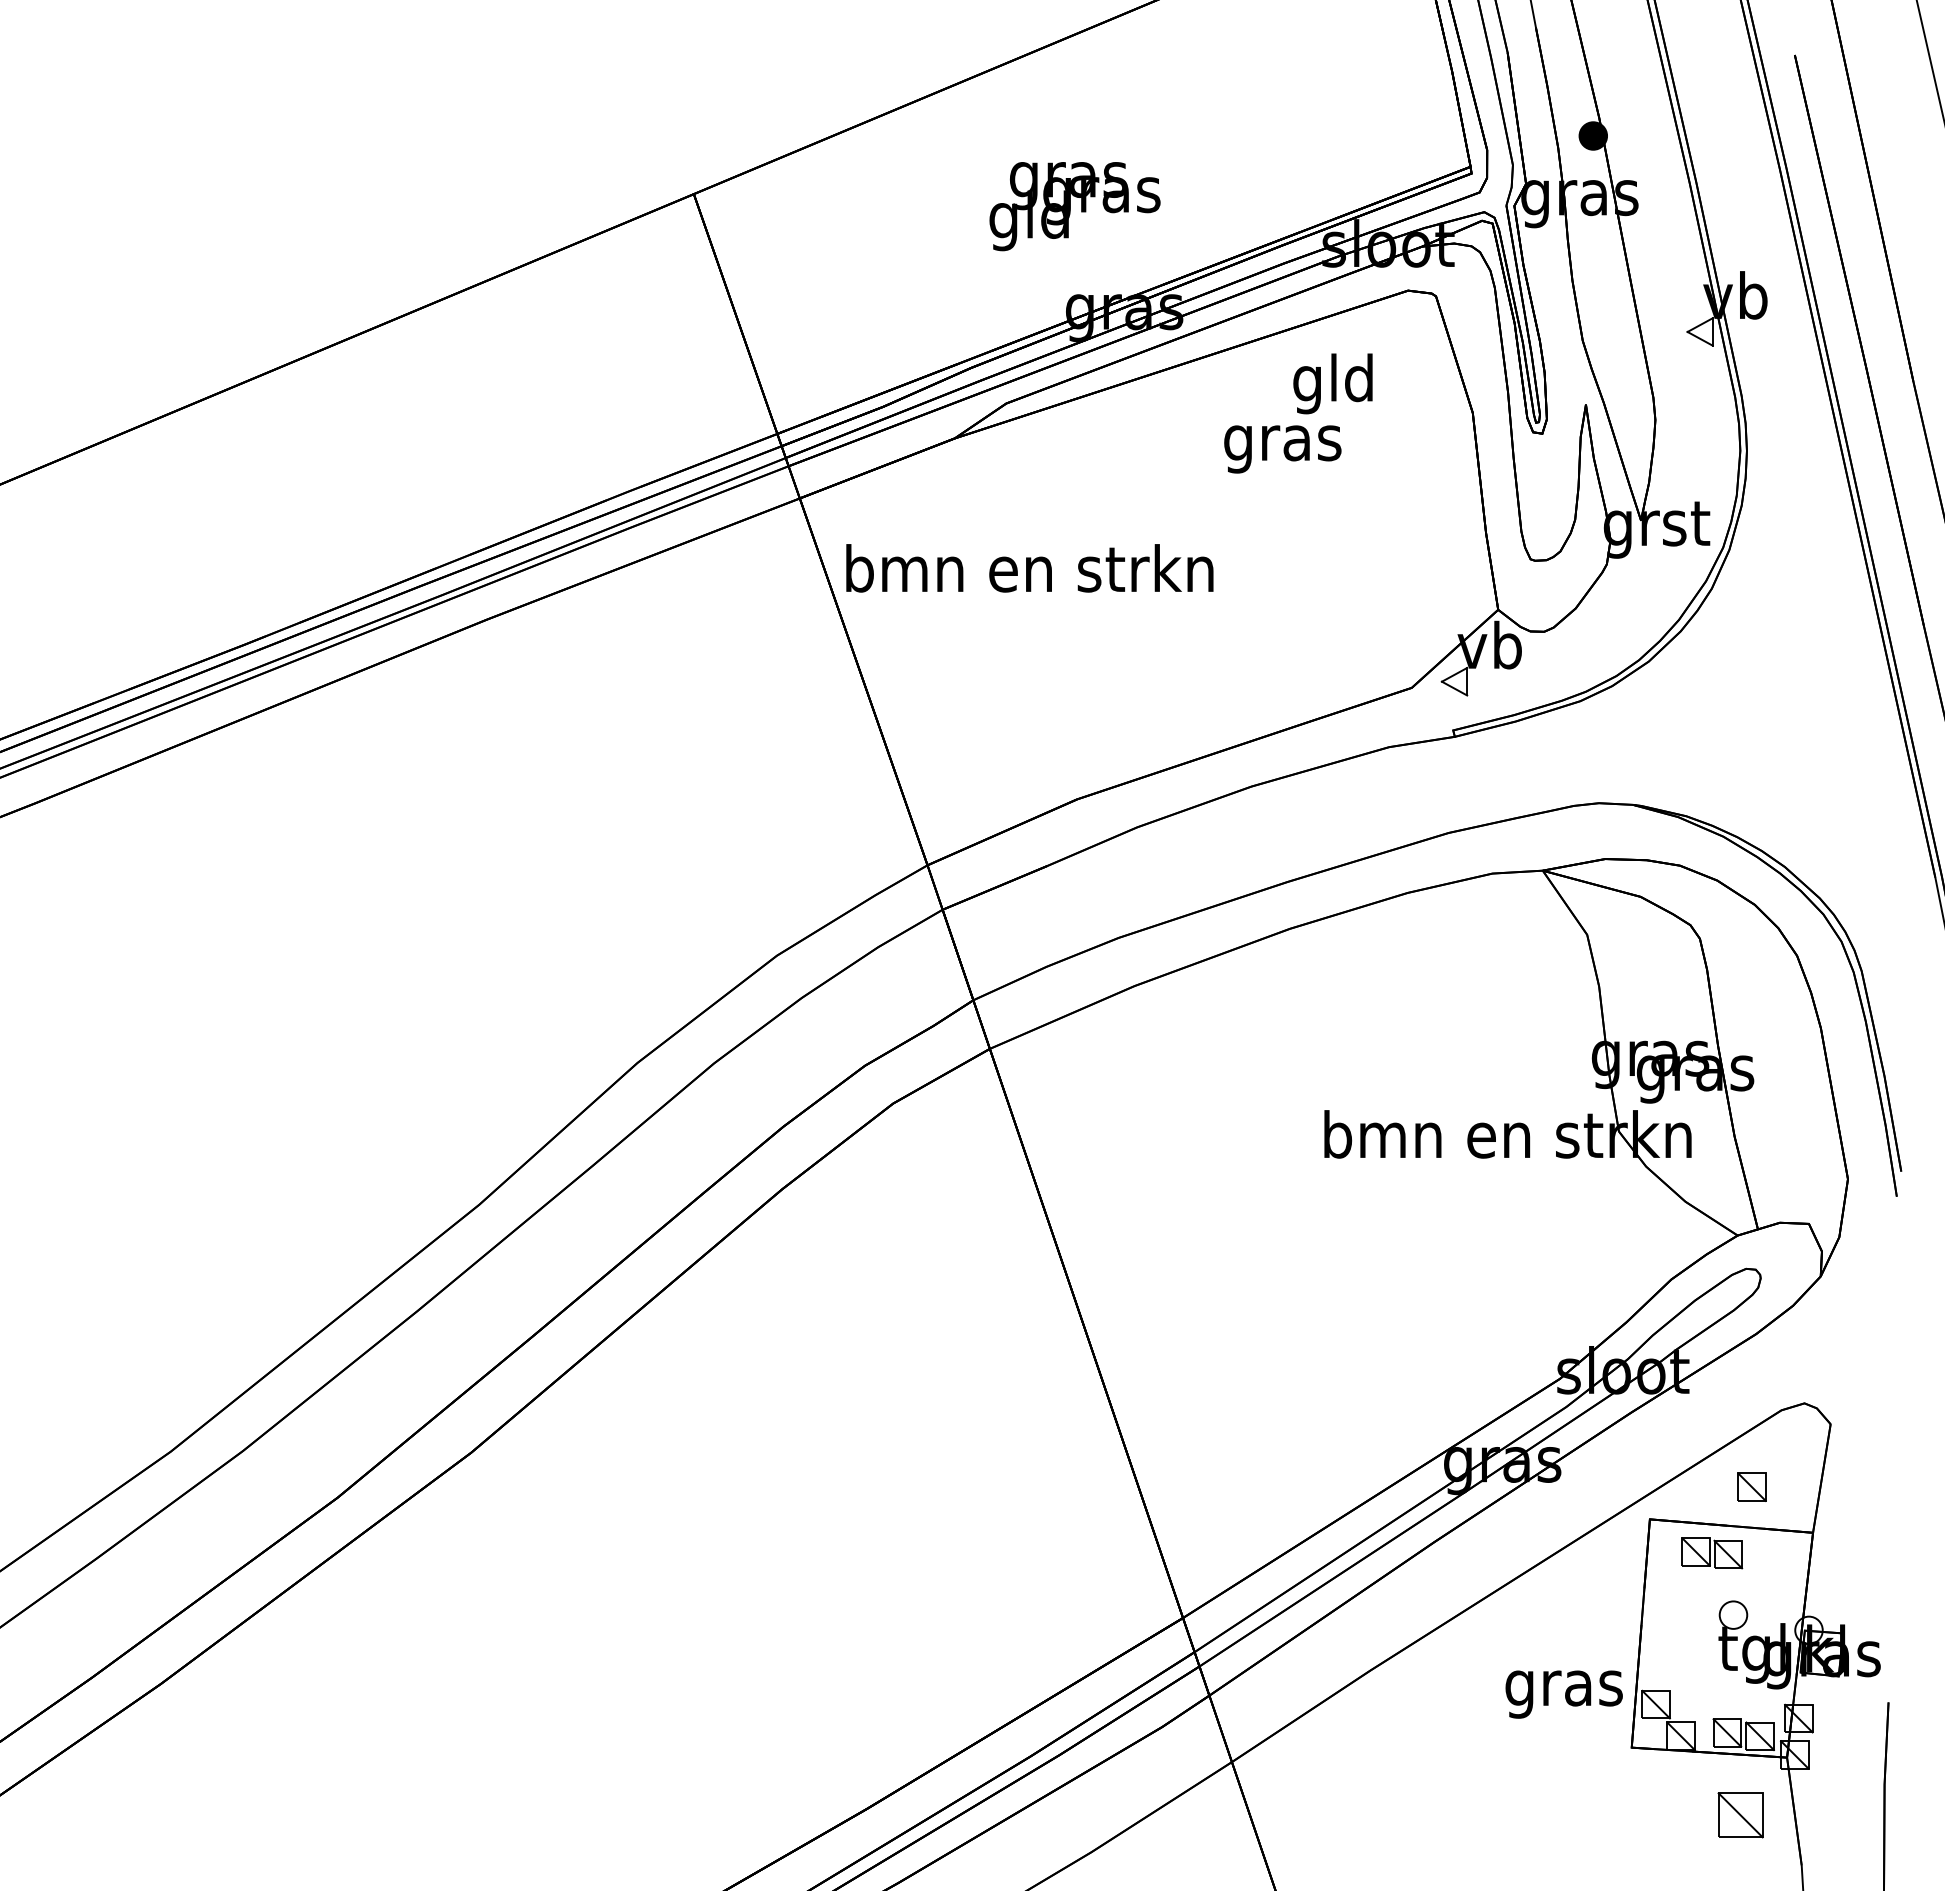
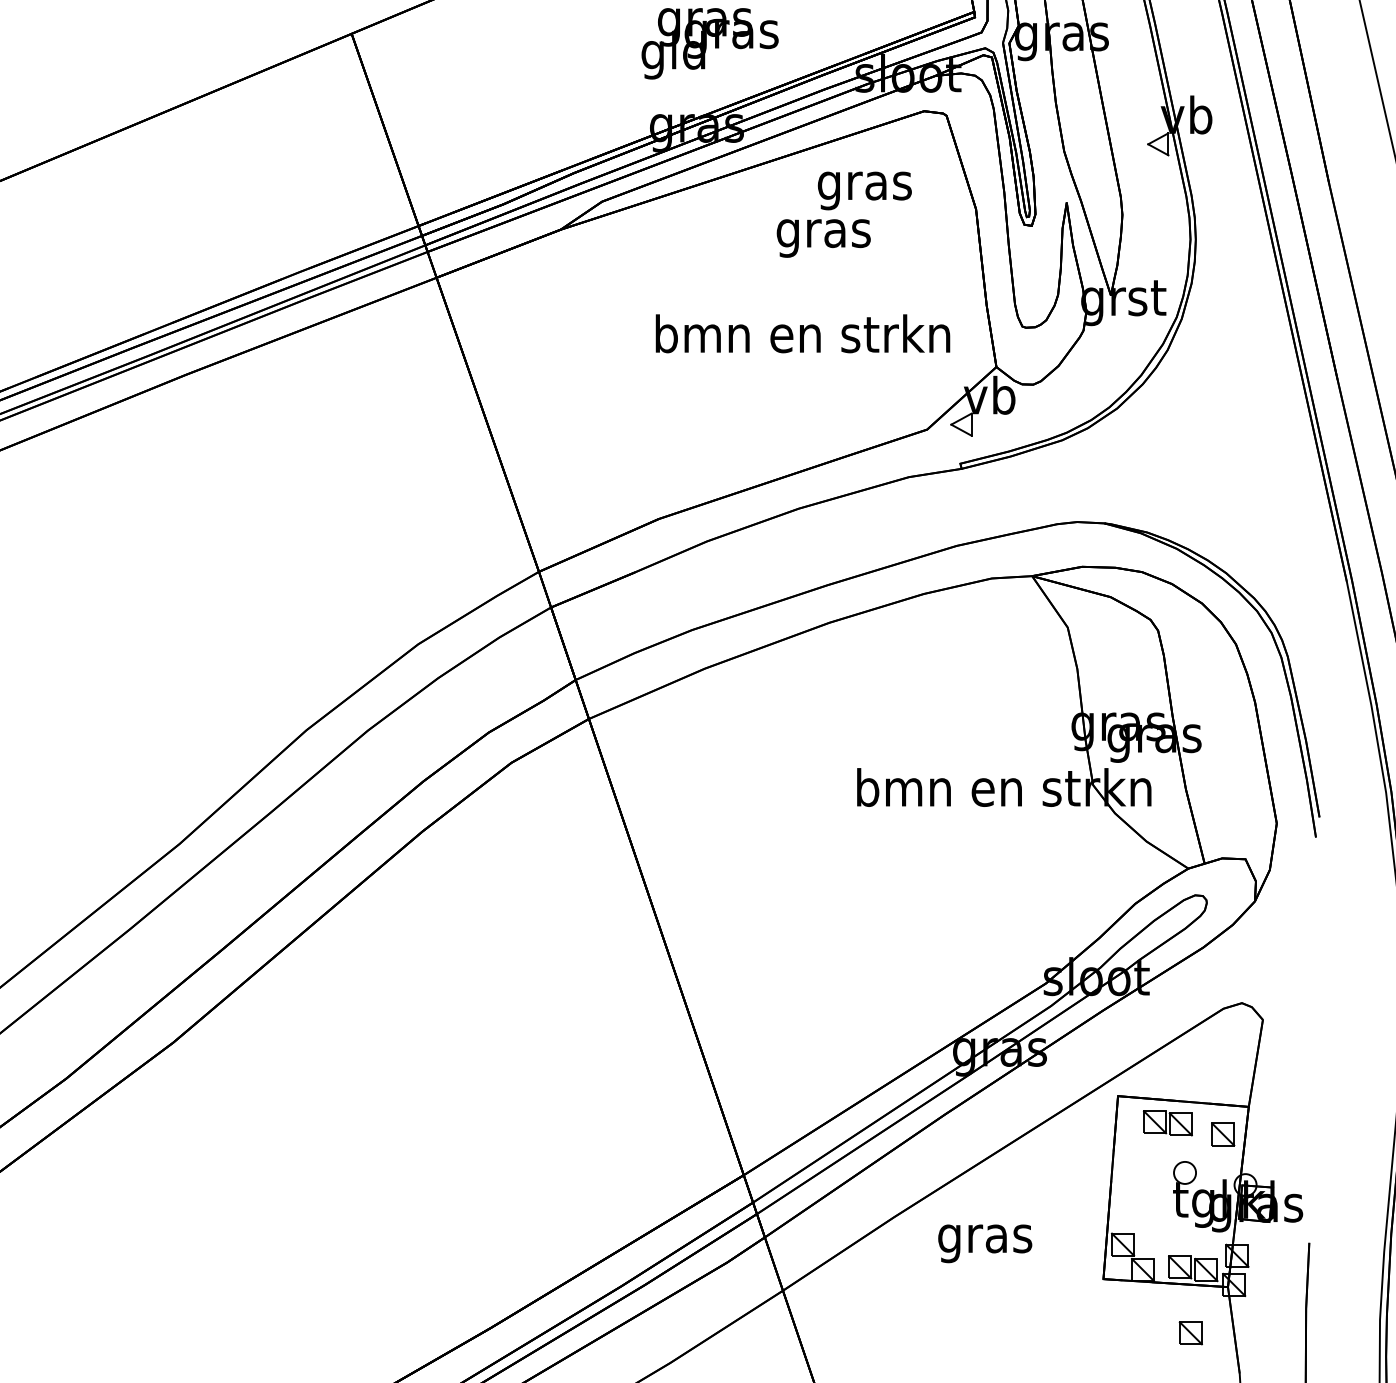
text: (1074, 206) -> (709, 43), moved
text: (1333, 383) -> (864, 185), gld -> gras
text: (1029, 568) -> (802, 333), moved
part: (1751, 1486) -> (1222, 1133), moved
text: (1563, 1694) -> (984, 1243), moved
part: (1740, 1814) -> (1190, 1332), size x0.62

